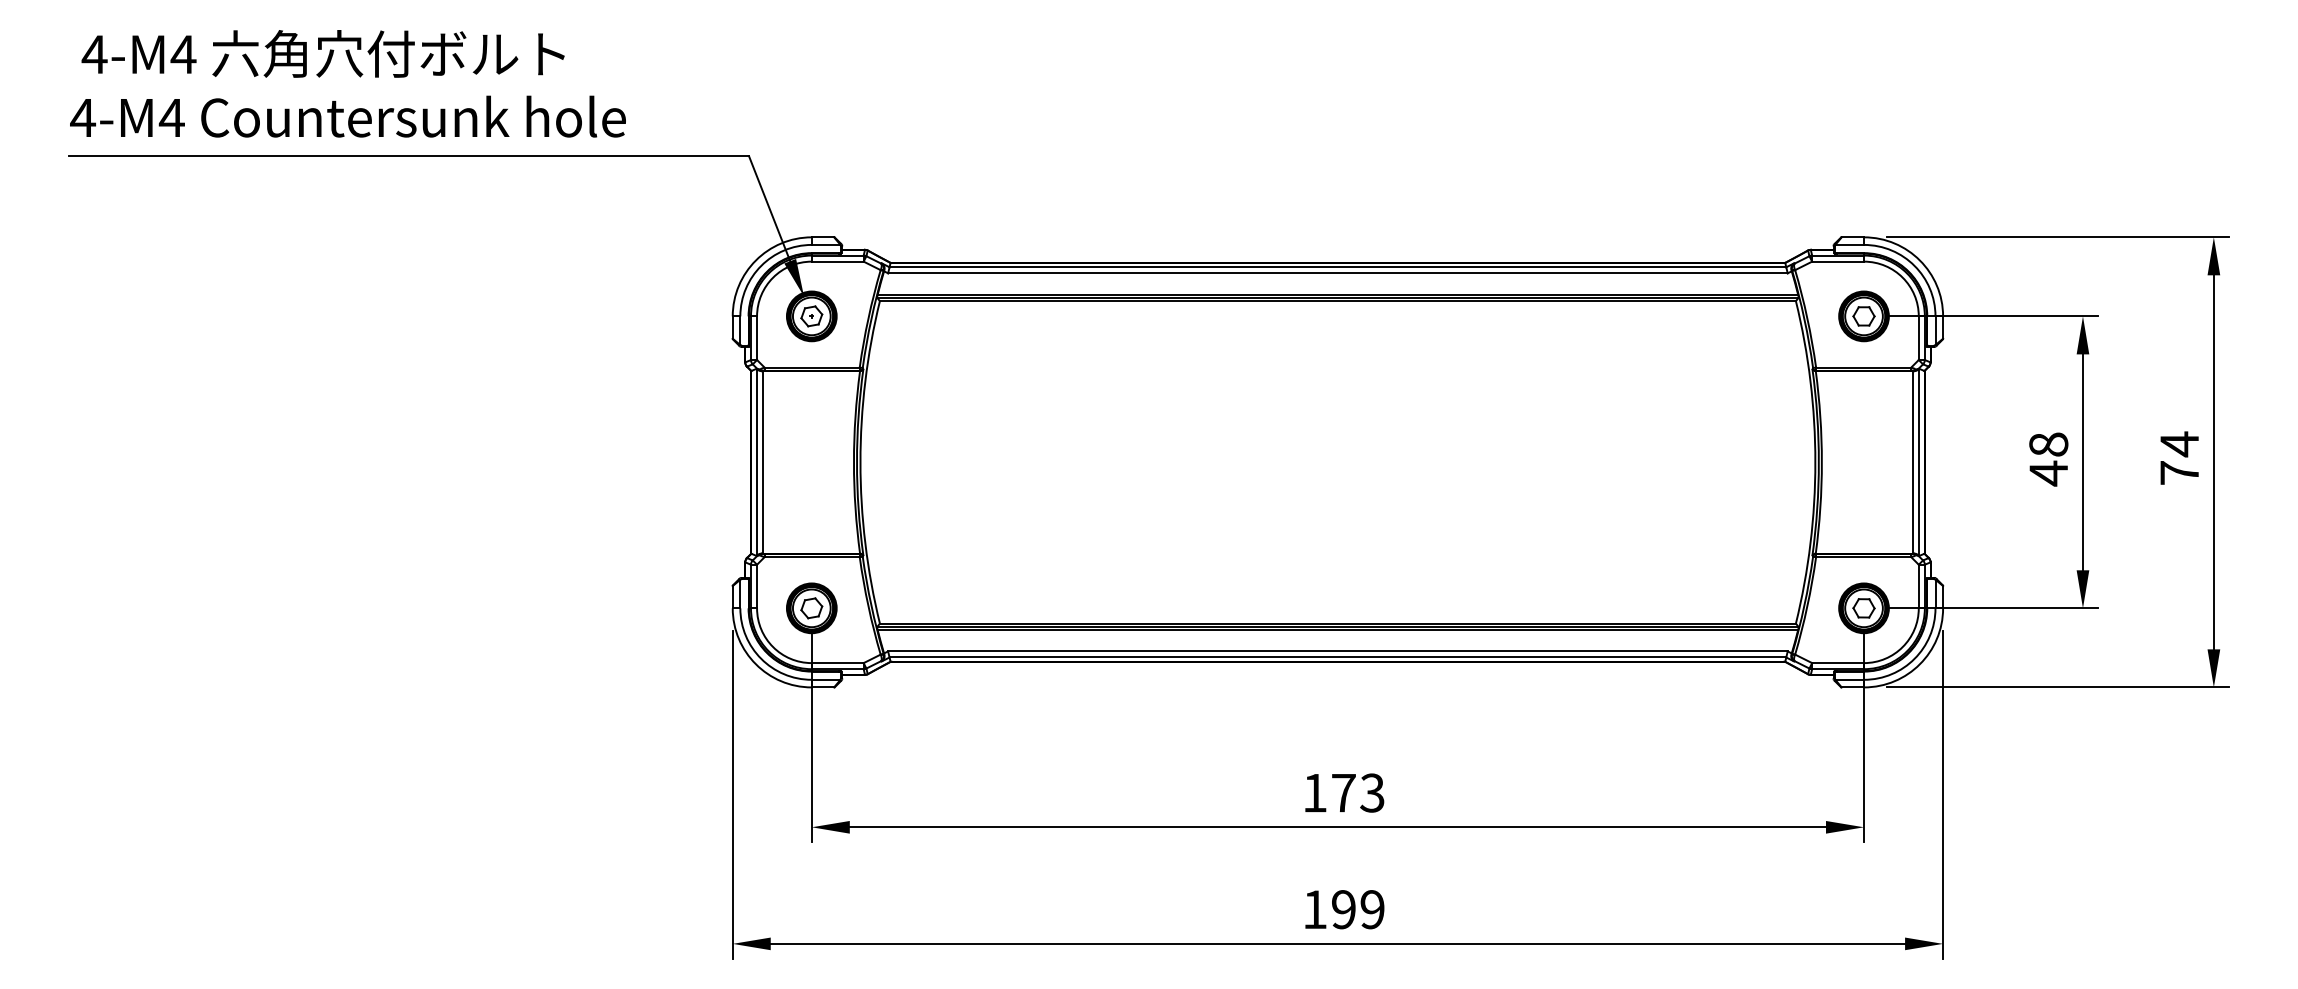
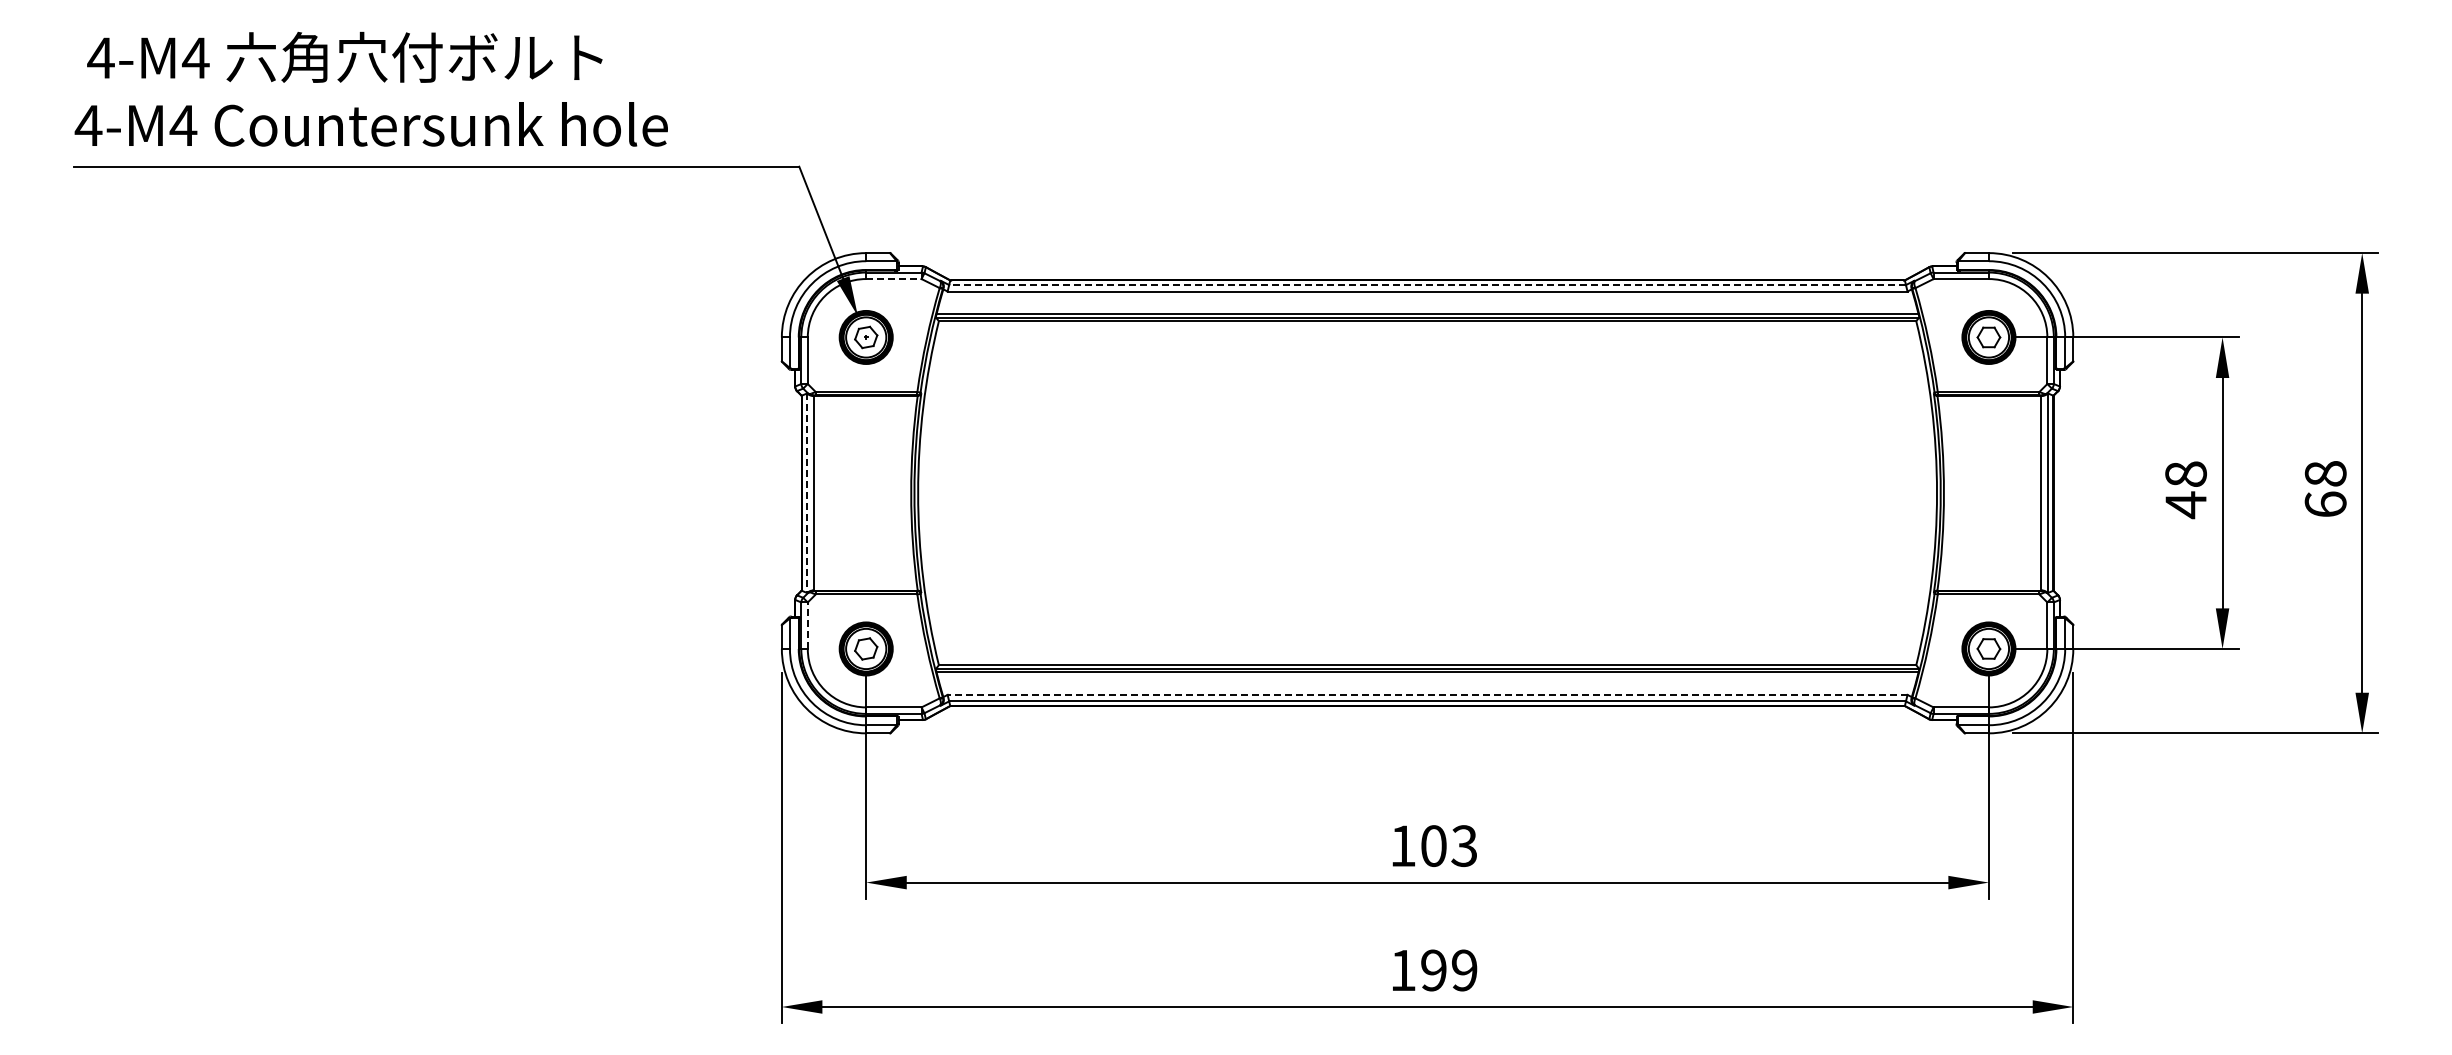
line: (837, 262) -> (893, 279), solid -> dashed
line: (1337, 267) -> (1427, 285), solid -> dashed
text: (2179, 457) -> (2325, 488), 74 -> 68
line: (756, 462) -> (807, 493), solid -> dashed
line: (756, 586) -> (807, 625), solid -> dashed
line: (1337, 651) -> (1427, 694), solid -> dashed
text: (1343, 793) -> (1433, 846), 173 -> 103

